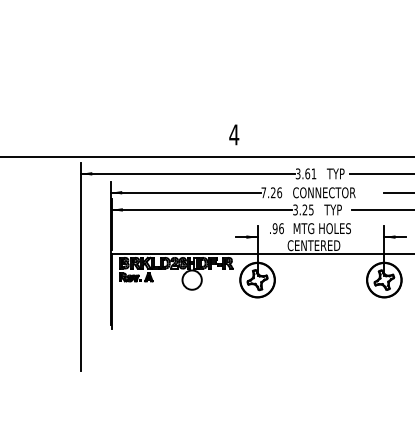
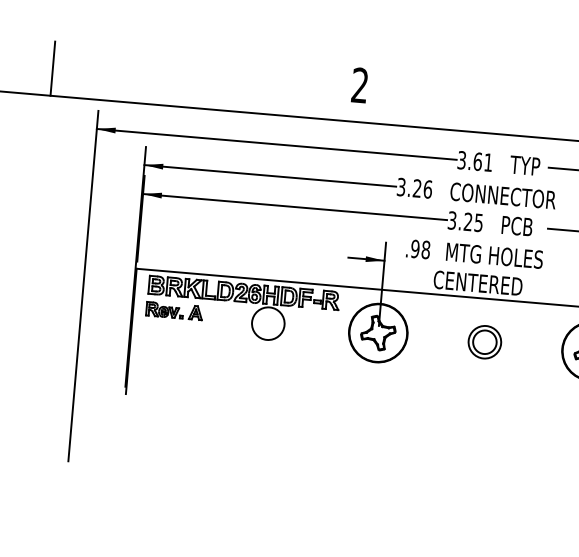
text: (234, 134) -> (360, 84), 4 -> 2
line: (52, 140) -> (53, 68), added
text: (263, 192) -> (400, 186), 7.26 -> 3.26
text: (333, 209) -> (516, 225), TYP -> PCB
text: (281, 228) -> (425, 249), .96 -> .98
part: (320, 279) -> (484, 341), added

